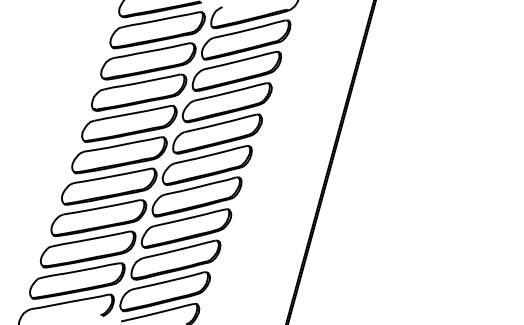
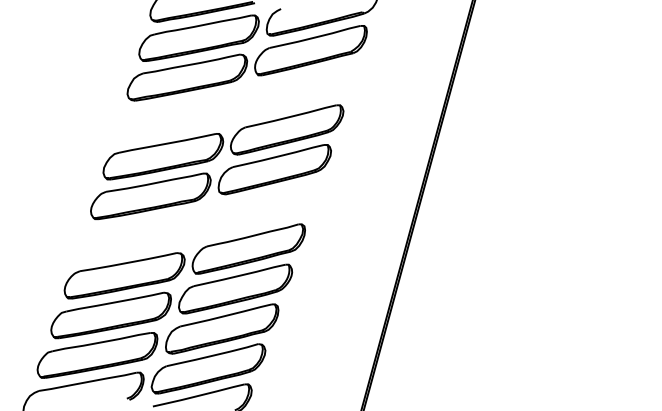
part: (186, 81) -> (235, 102), removed
part: (156, 175) -> (197, 221), removed

